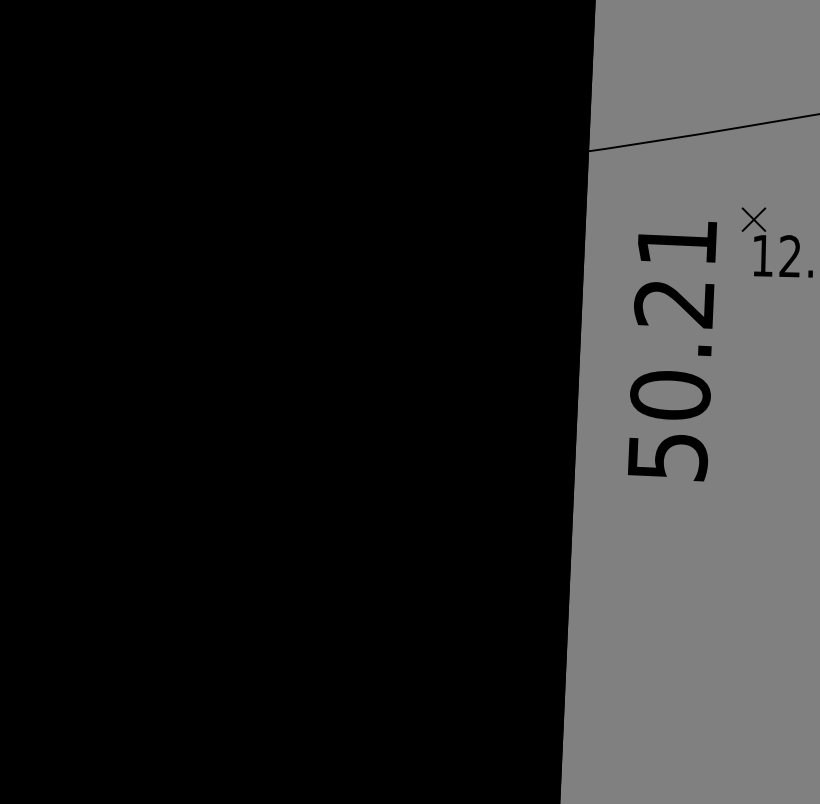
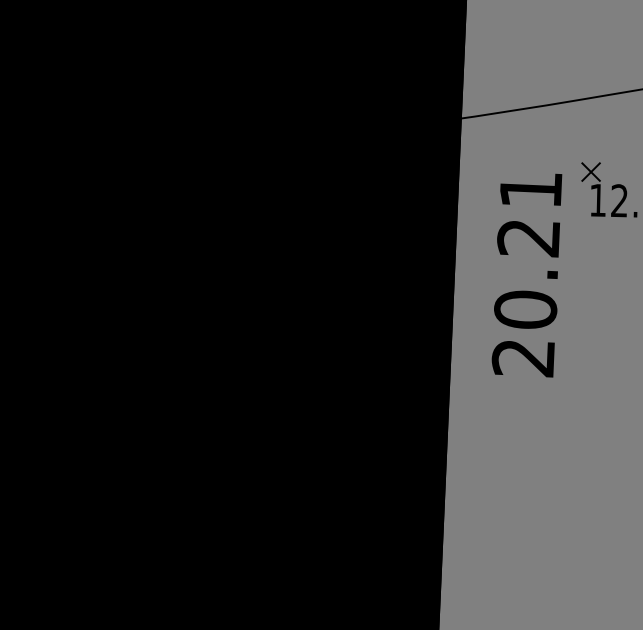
text: (666, 458) -> (522, 359), 50.21 -> 20.21

